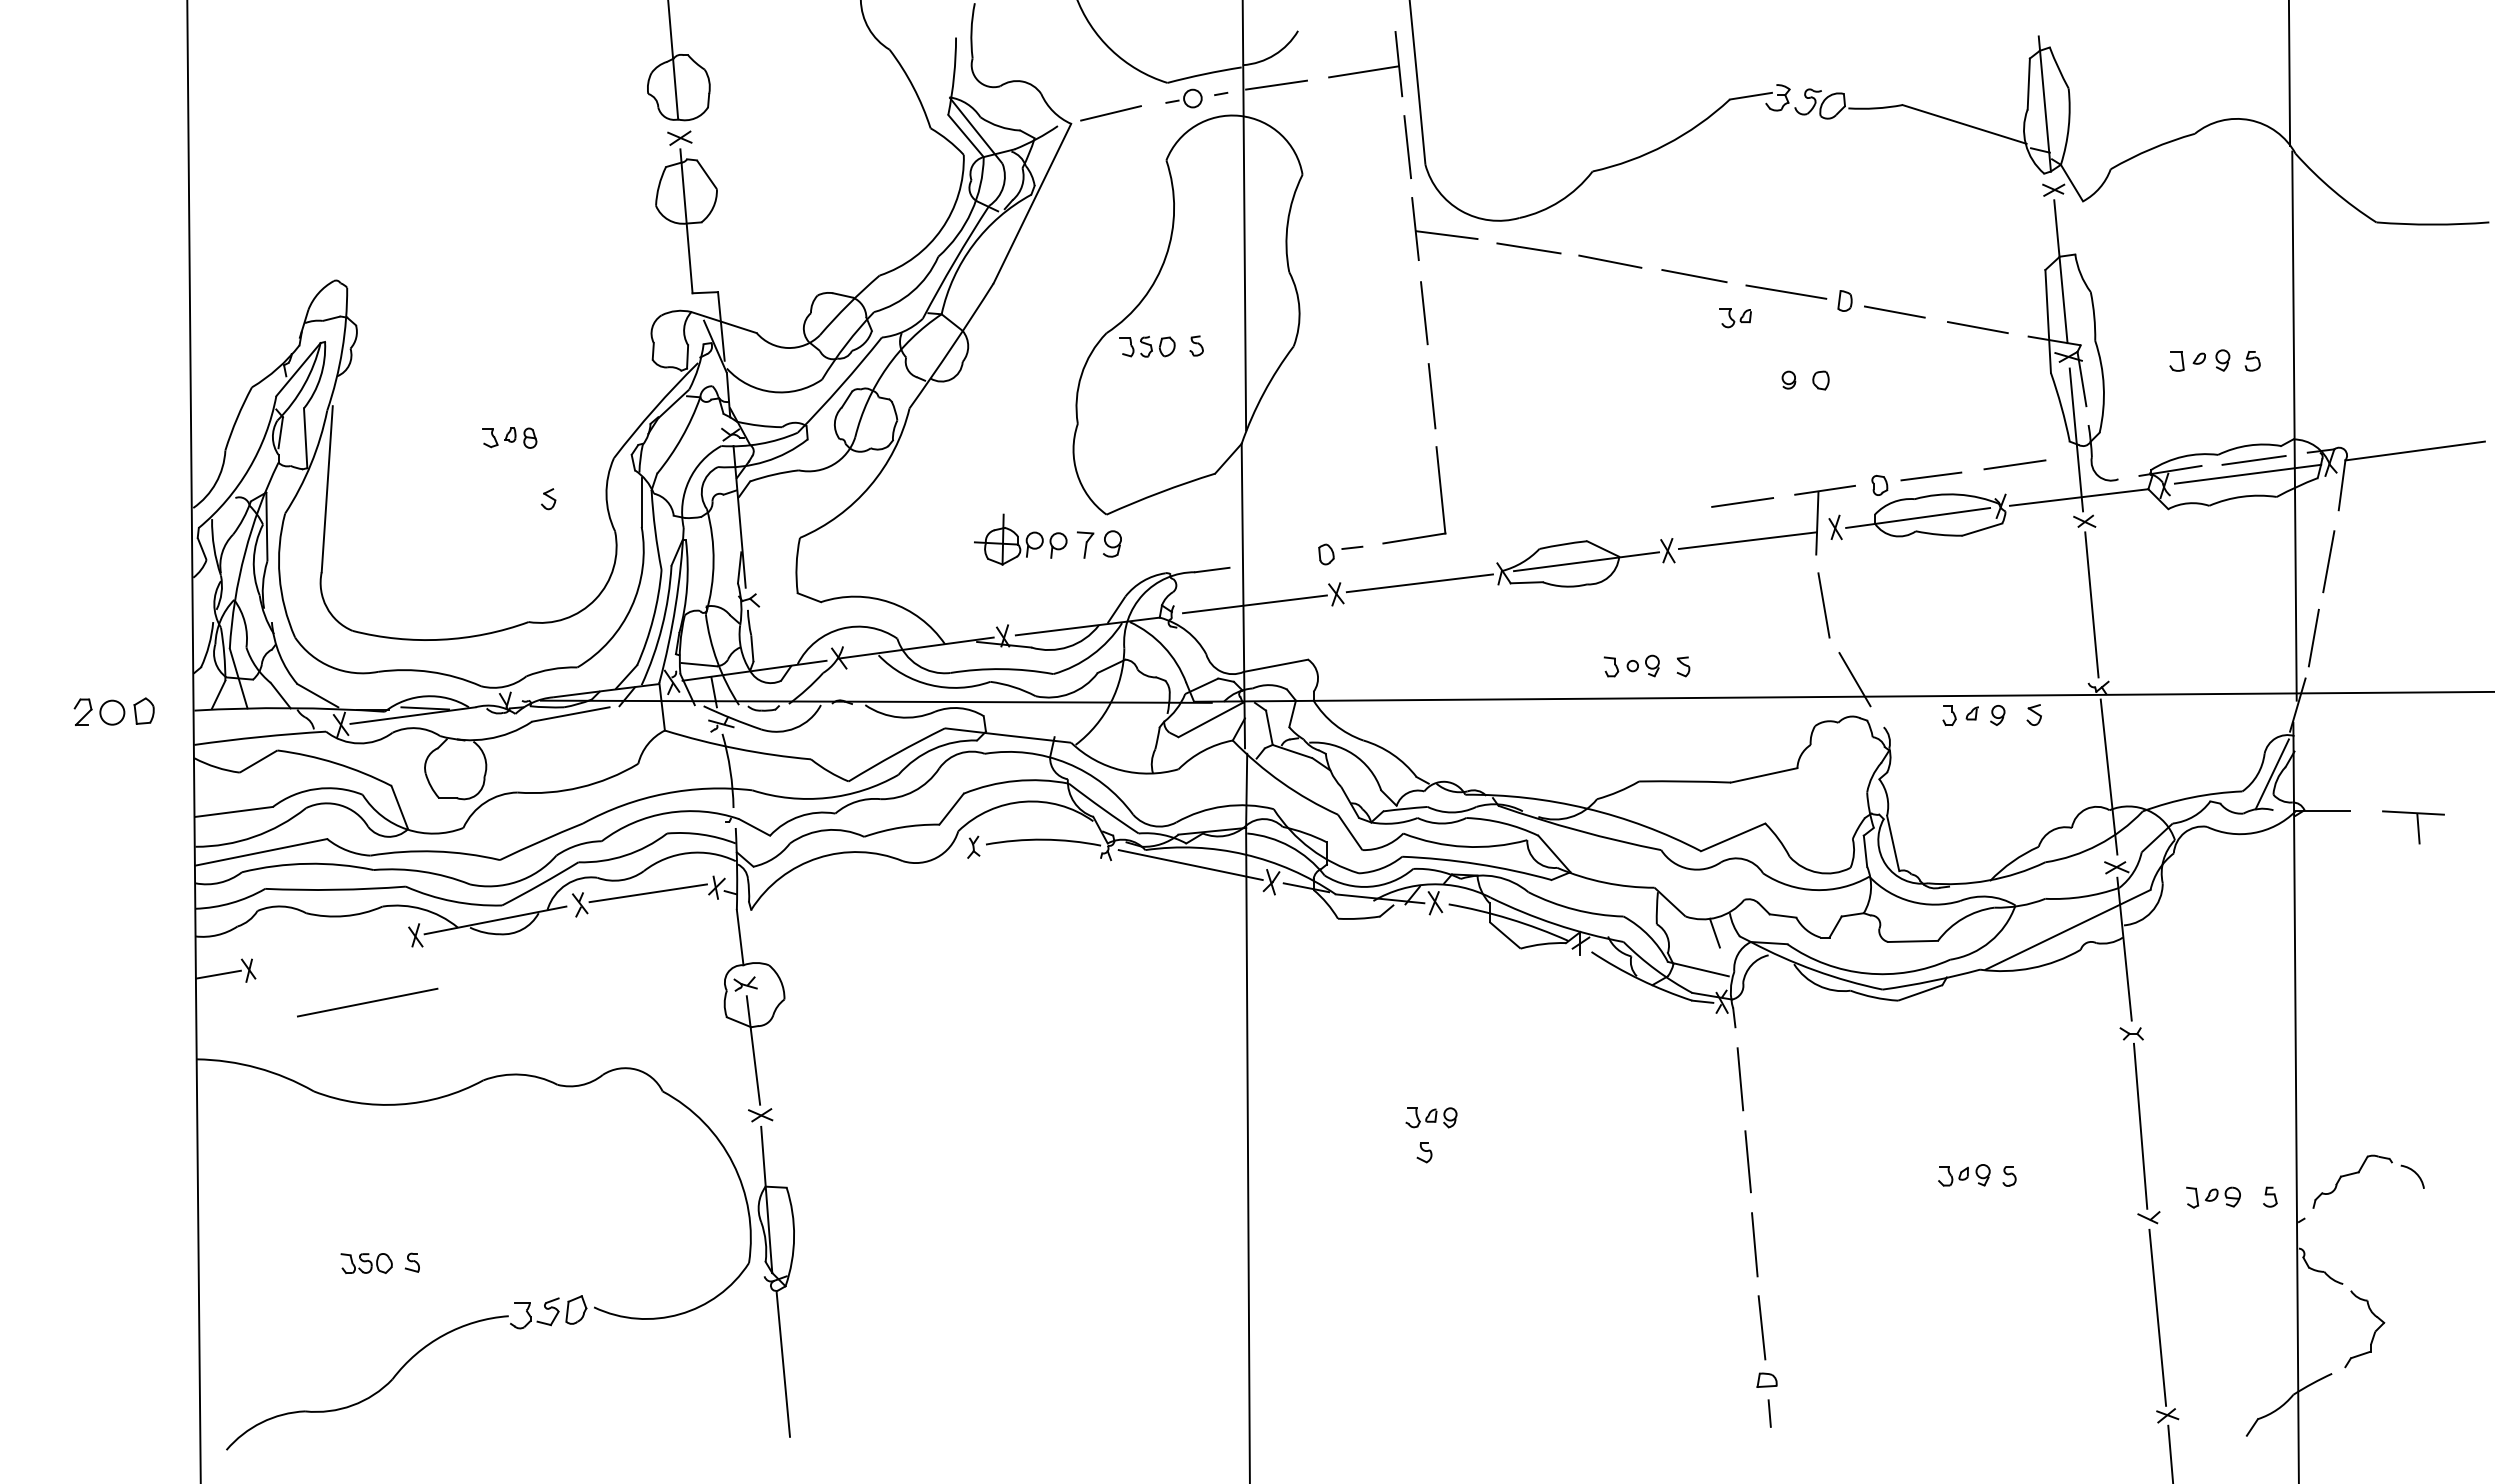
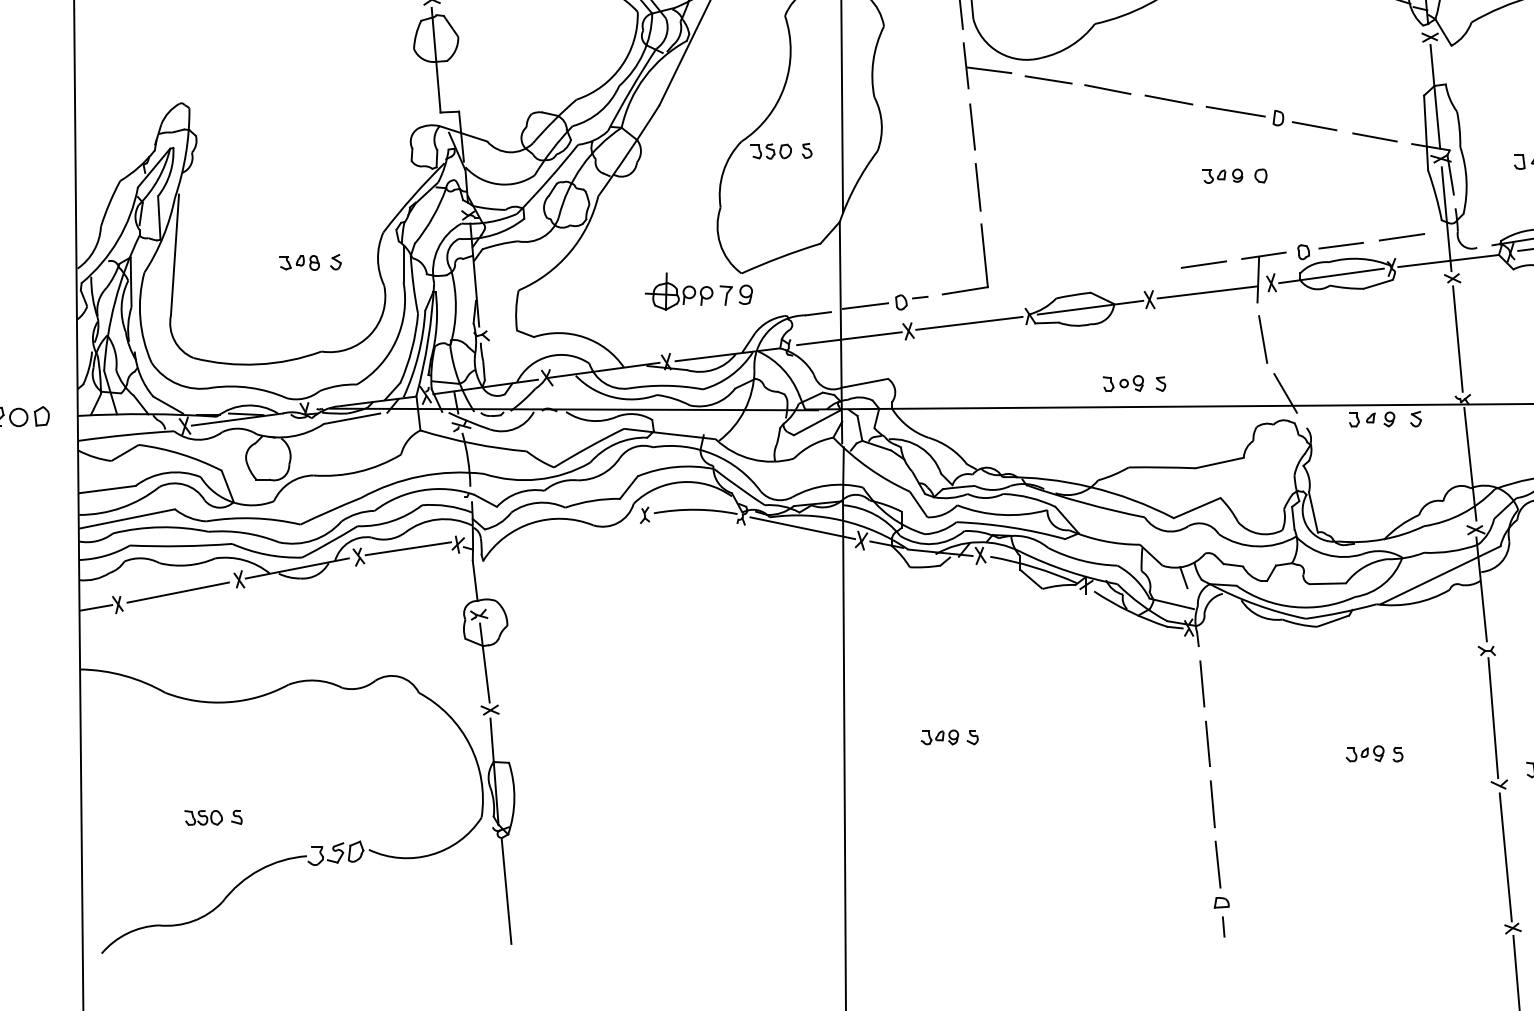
part: (1735, 318) -> (1214, 176), moved
part: (509, 437) -> (299, 262), moved
line: (1277, 559) -> (865, 306), added
line: (367, 1002) -> (178, 592), moved
part: (1431, 1117) -> (939, 737), moved

